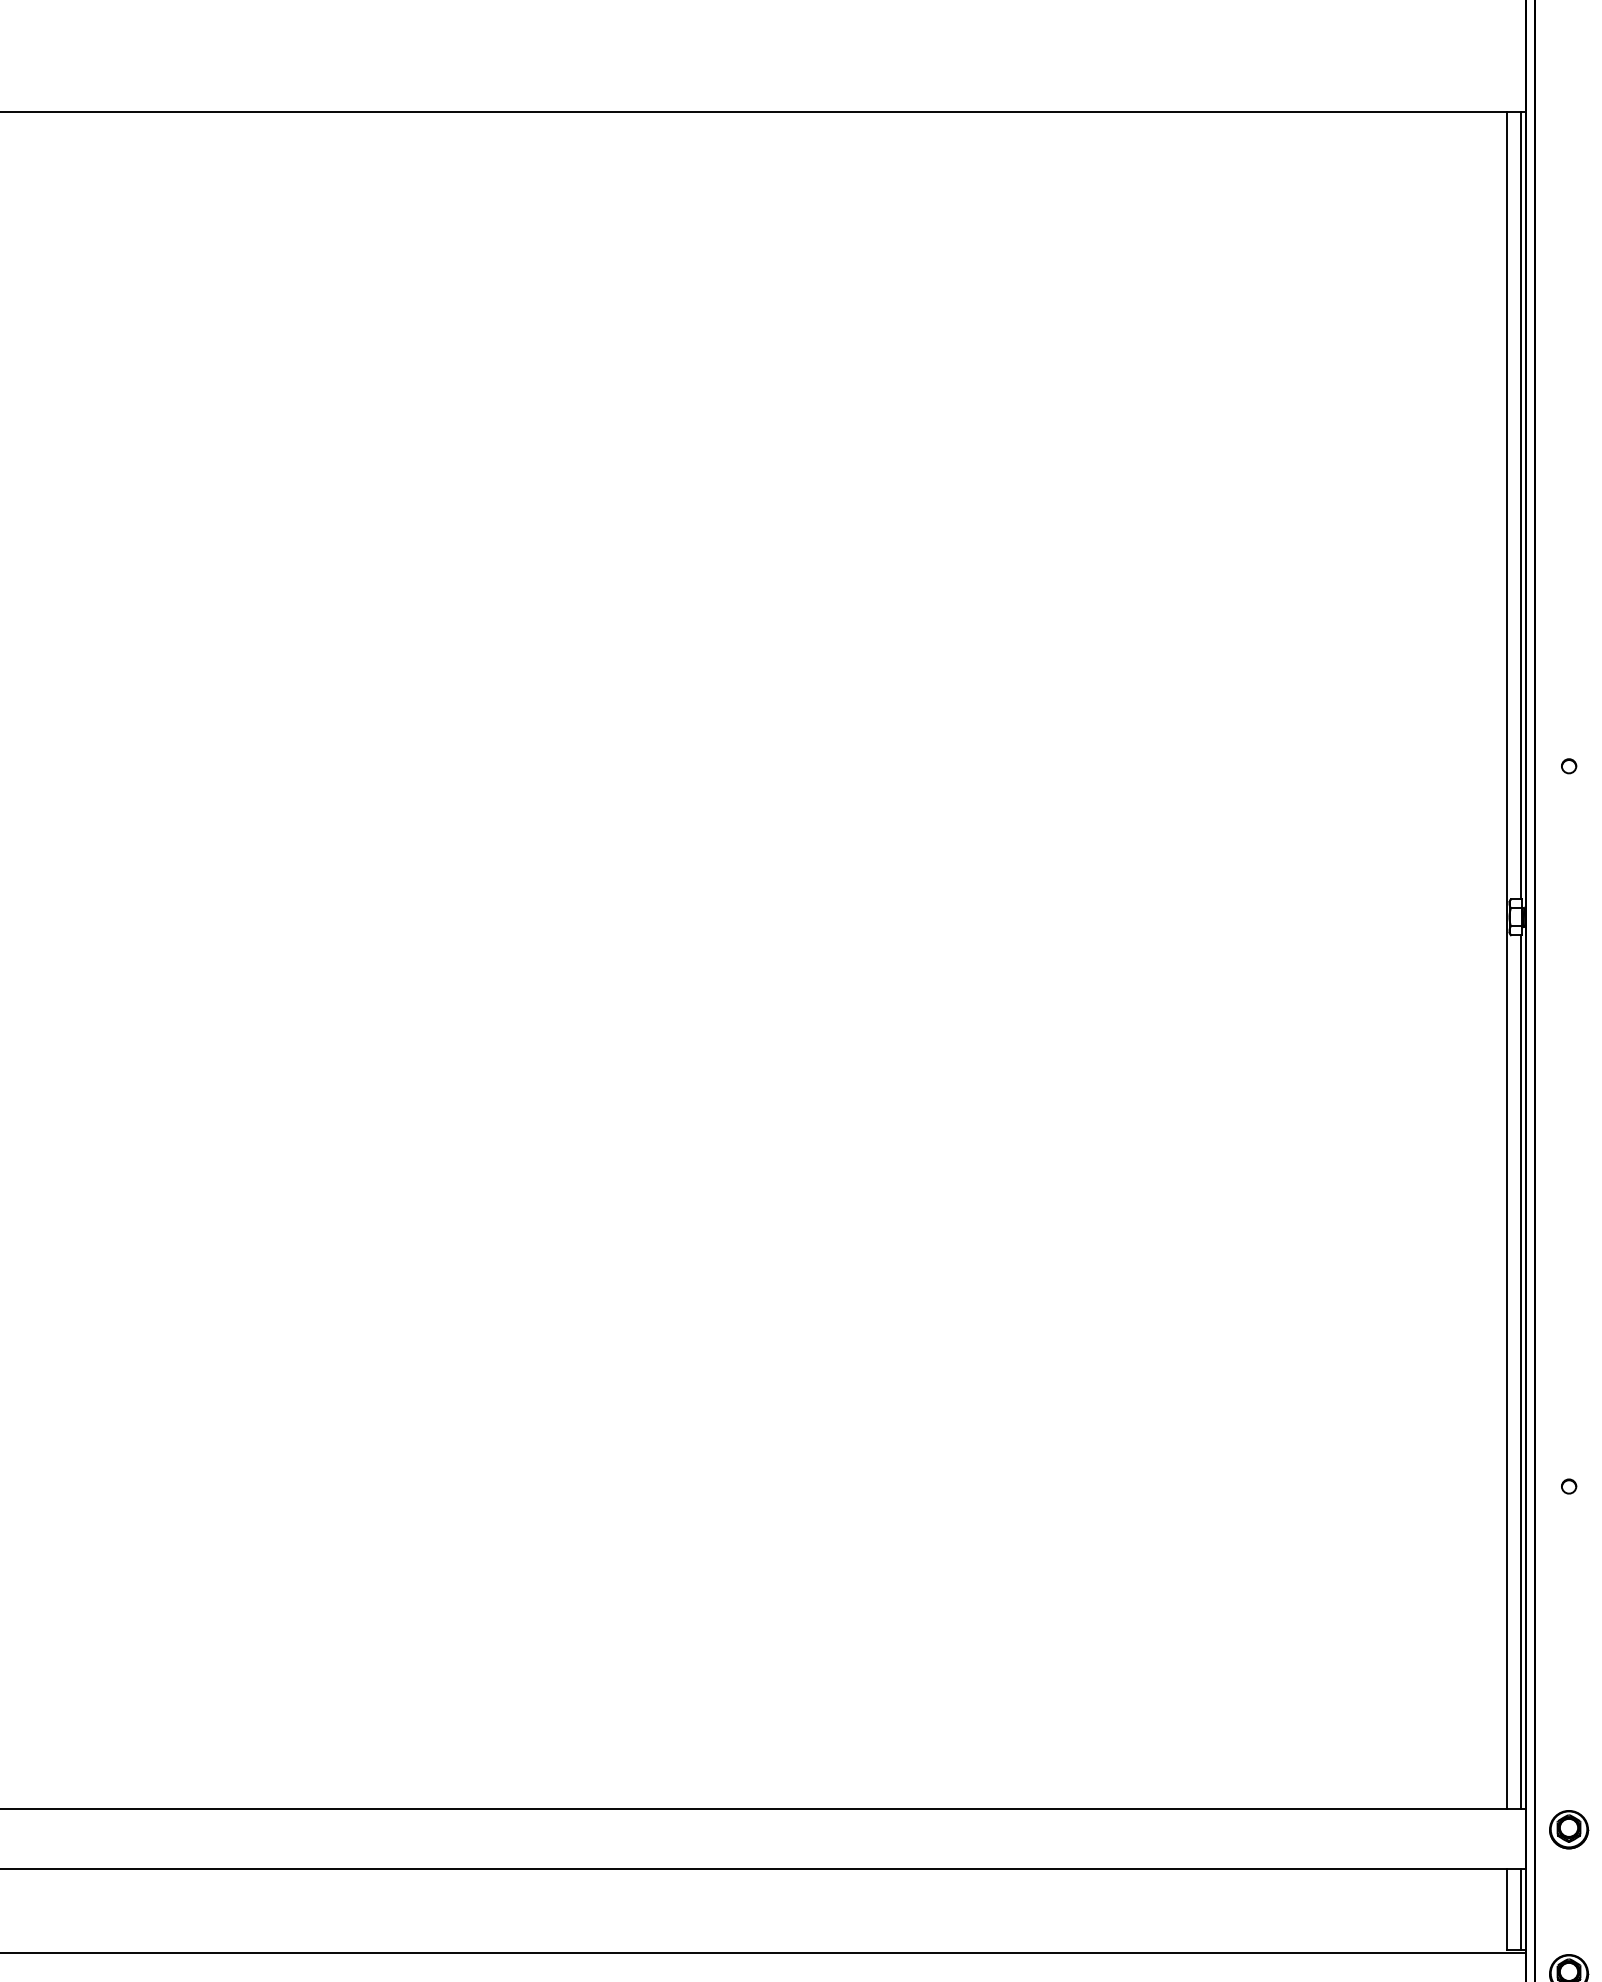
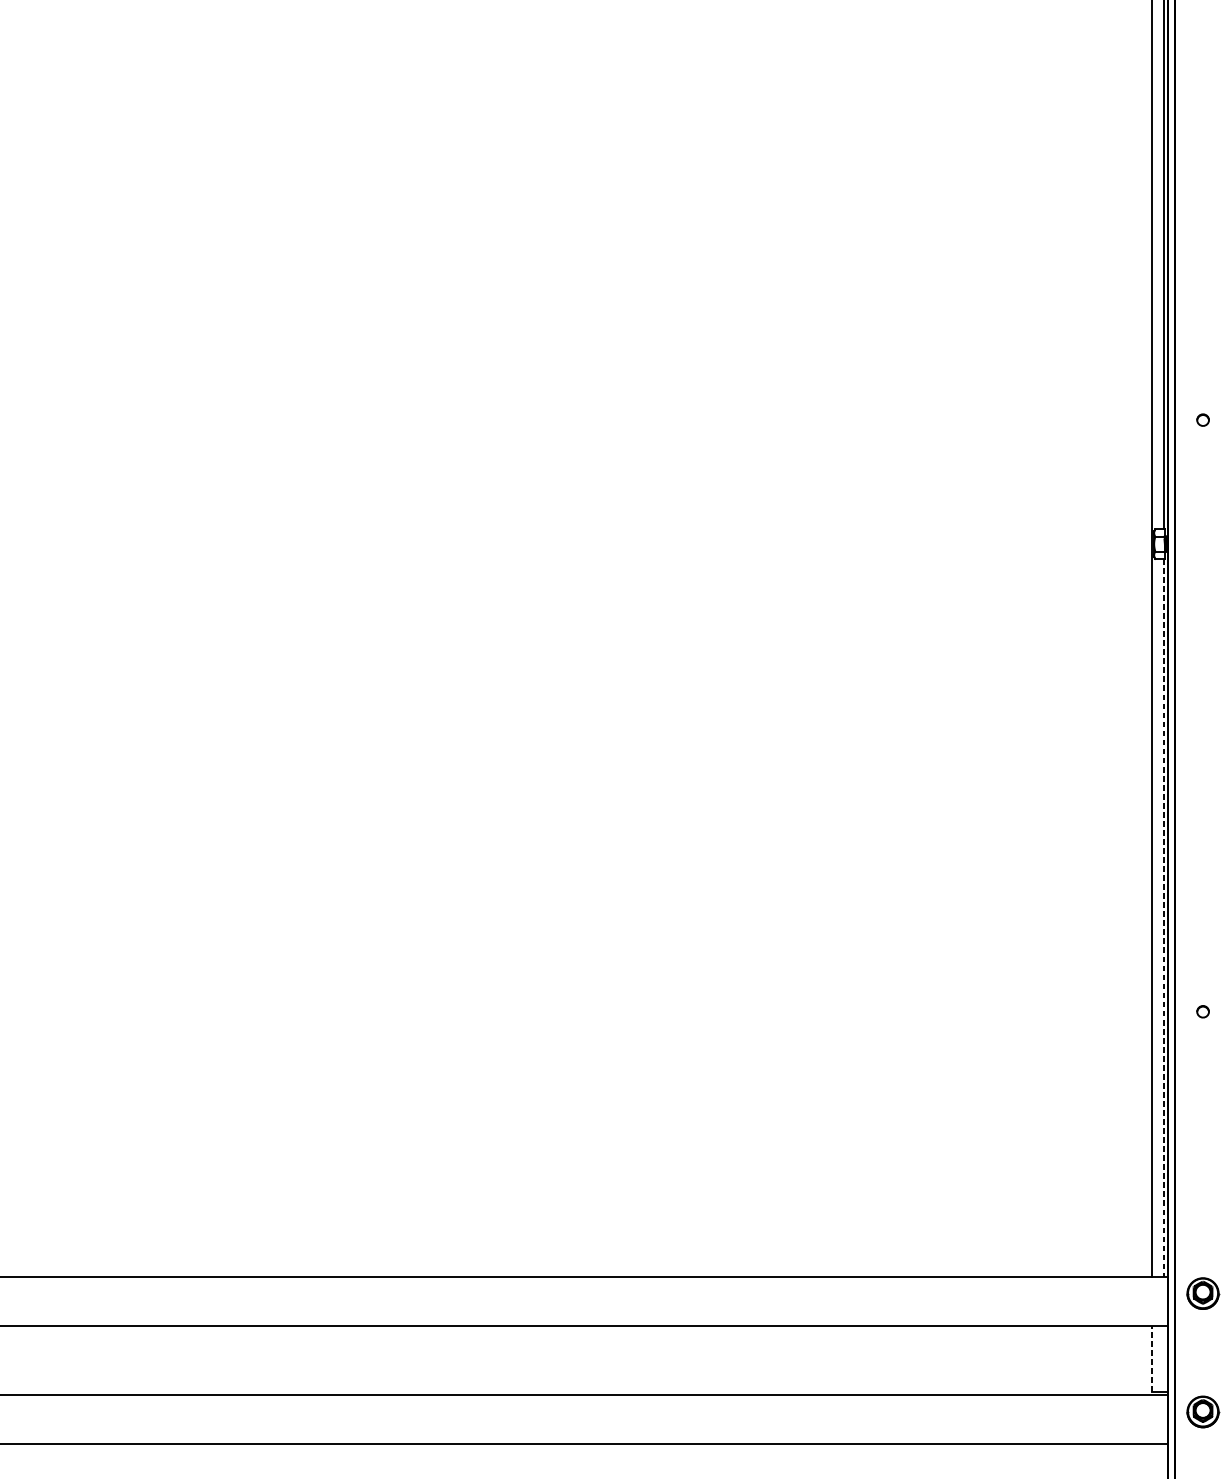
line: (1521, 1372) -> (1164, 918), solid -> dashed
line: (1506, 1908) -> (1151, 1358), solid -> dashed
line: (1521, 1909) -> (1164, 1359), removed

